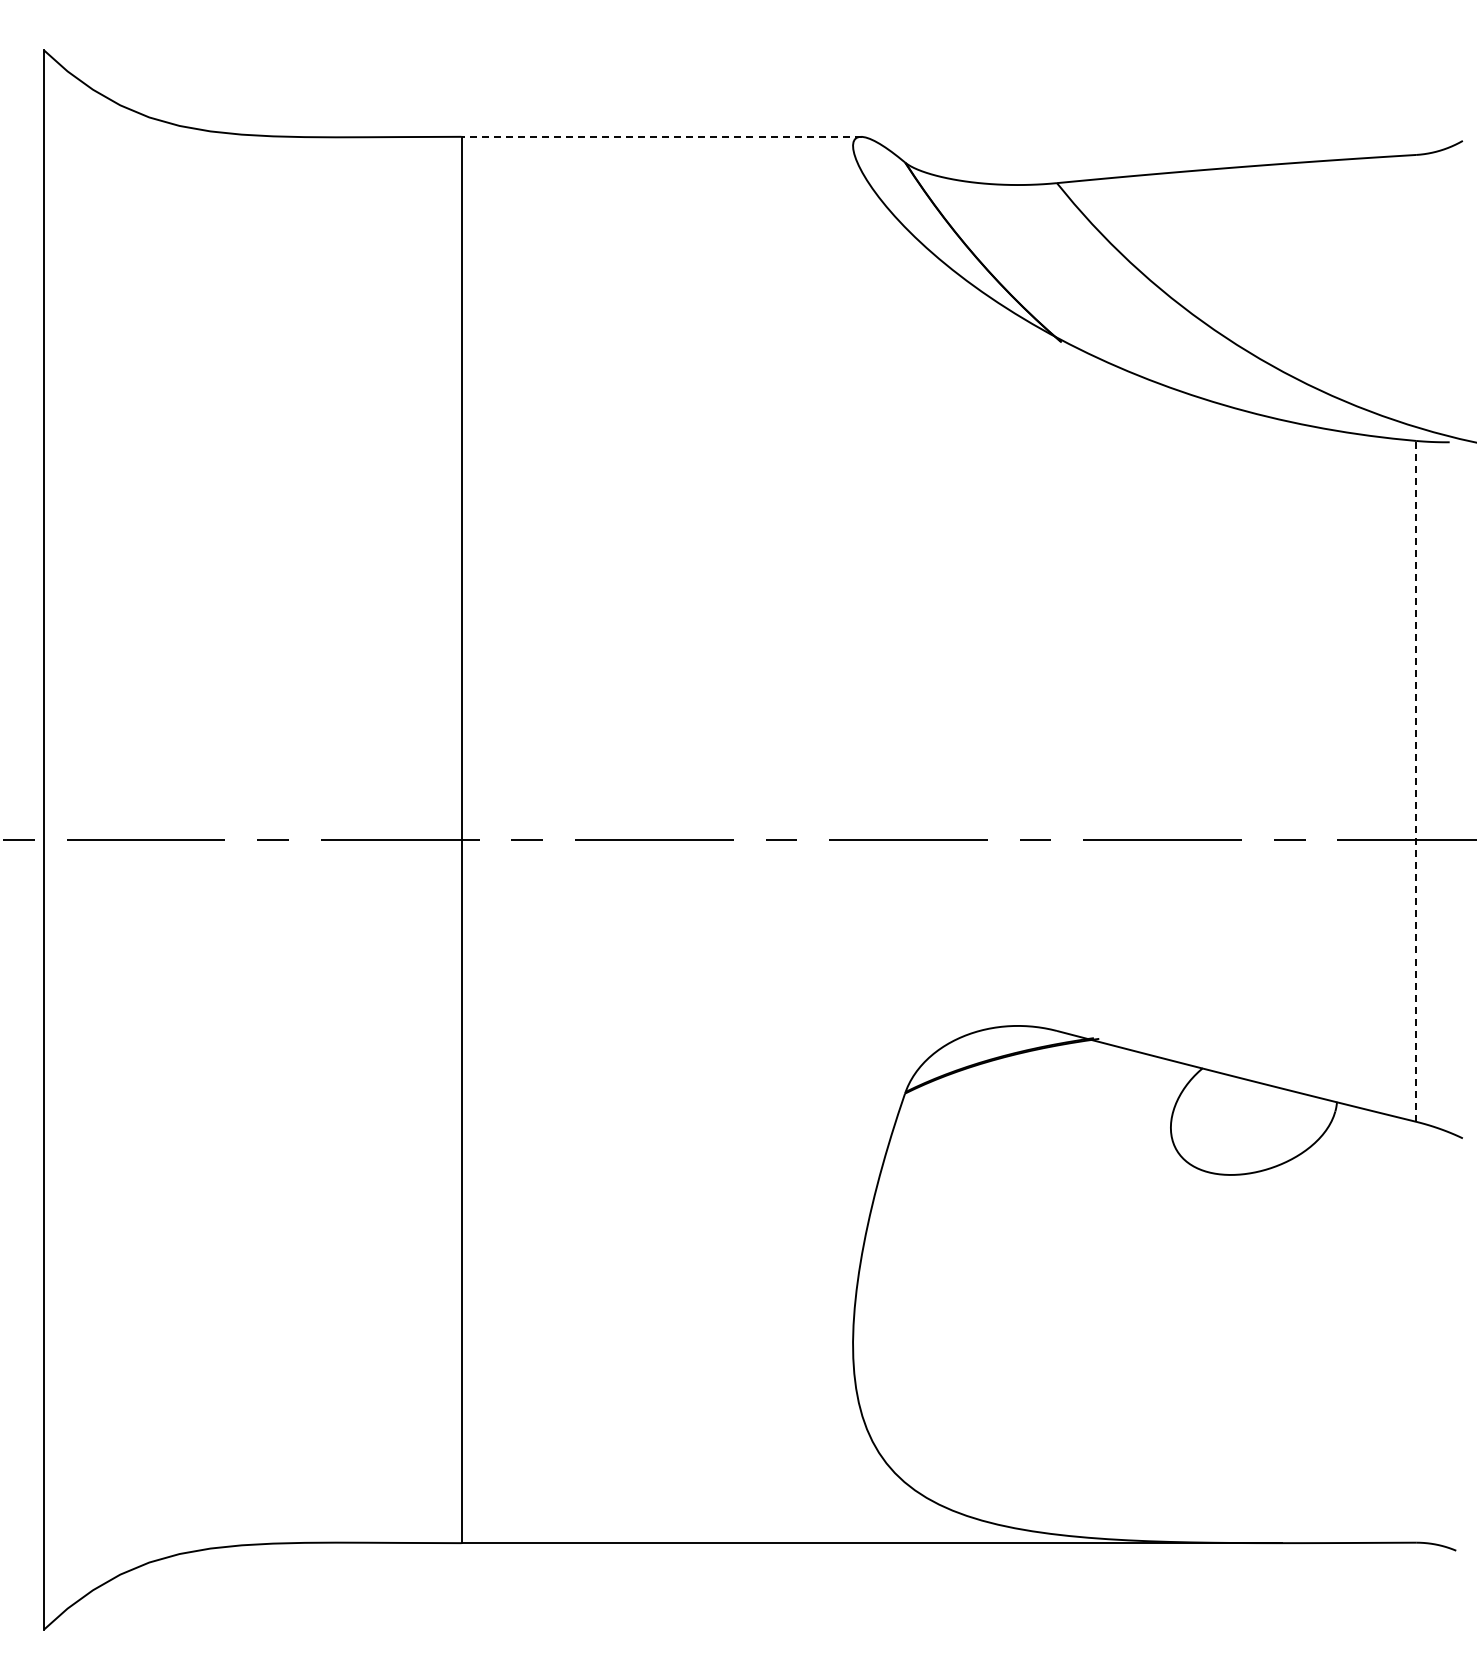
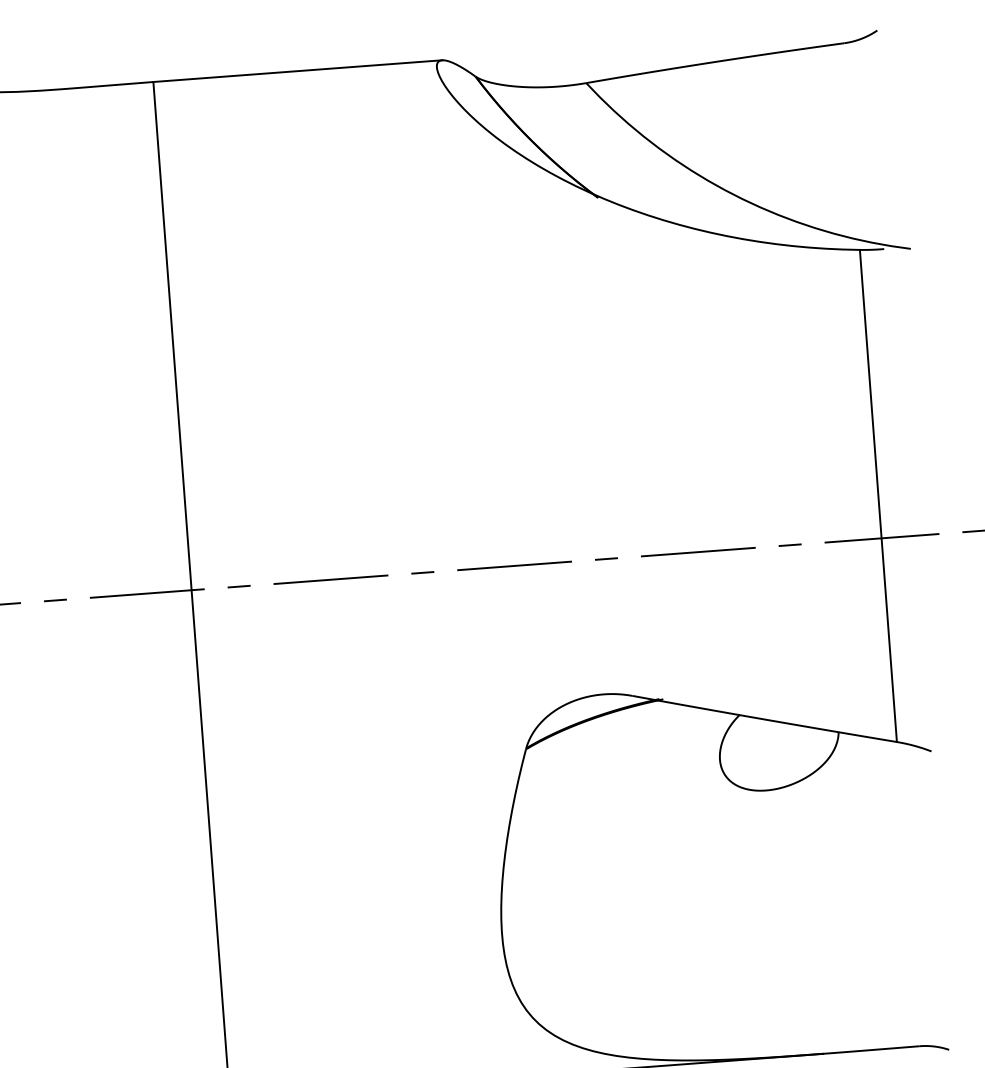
line: (661, 136) -> (297, 70), dashed -> solid
line: (1416, 780) -> (878, 495), dashed -> solid

